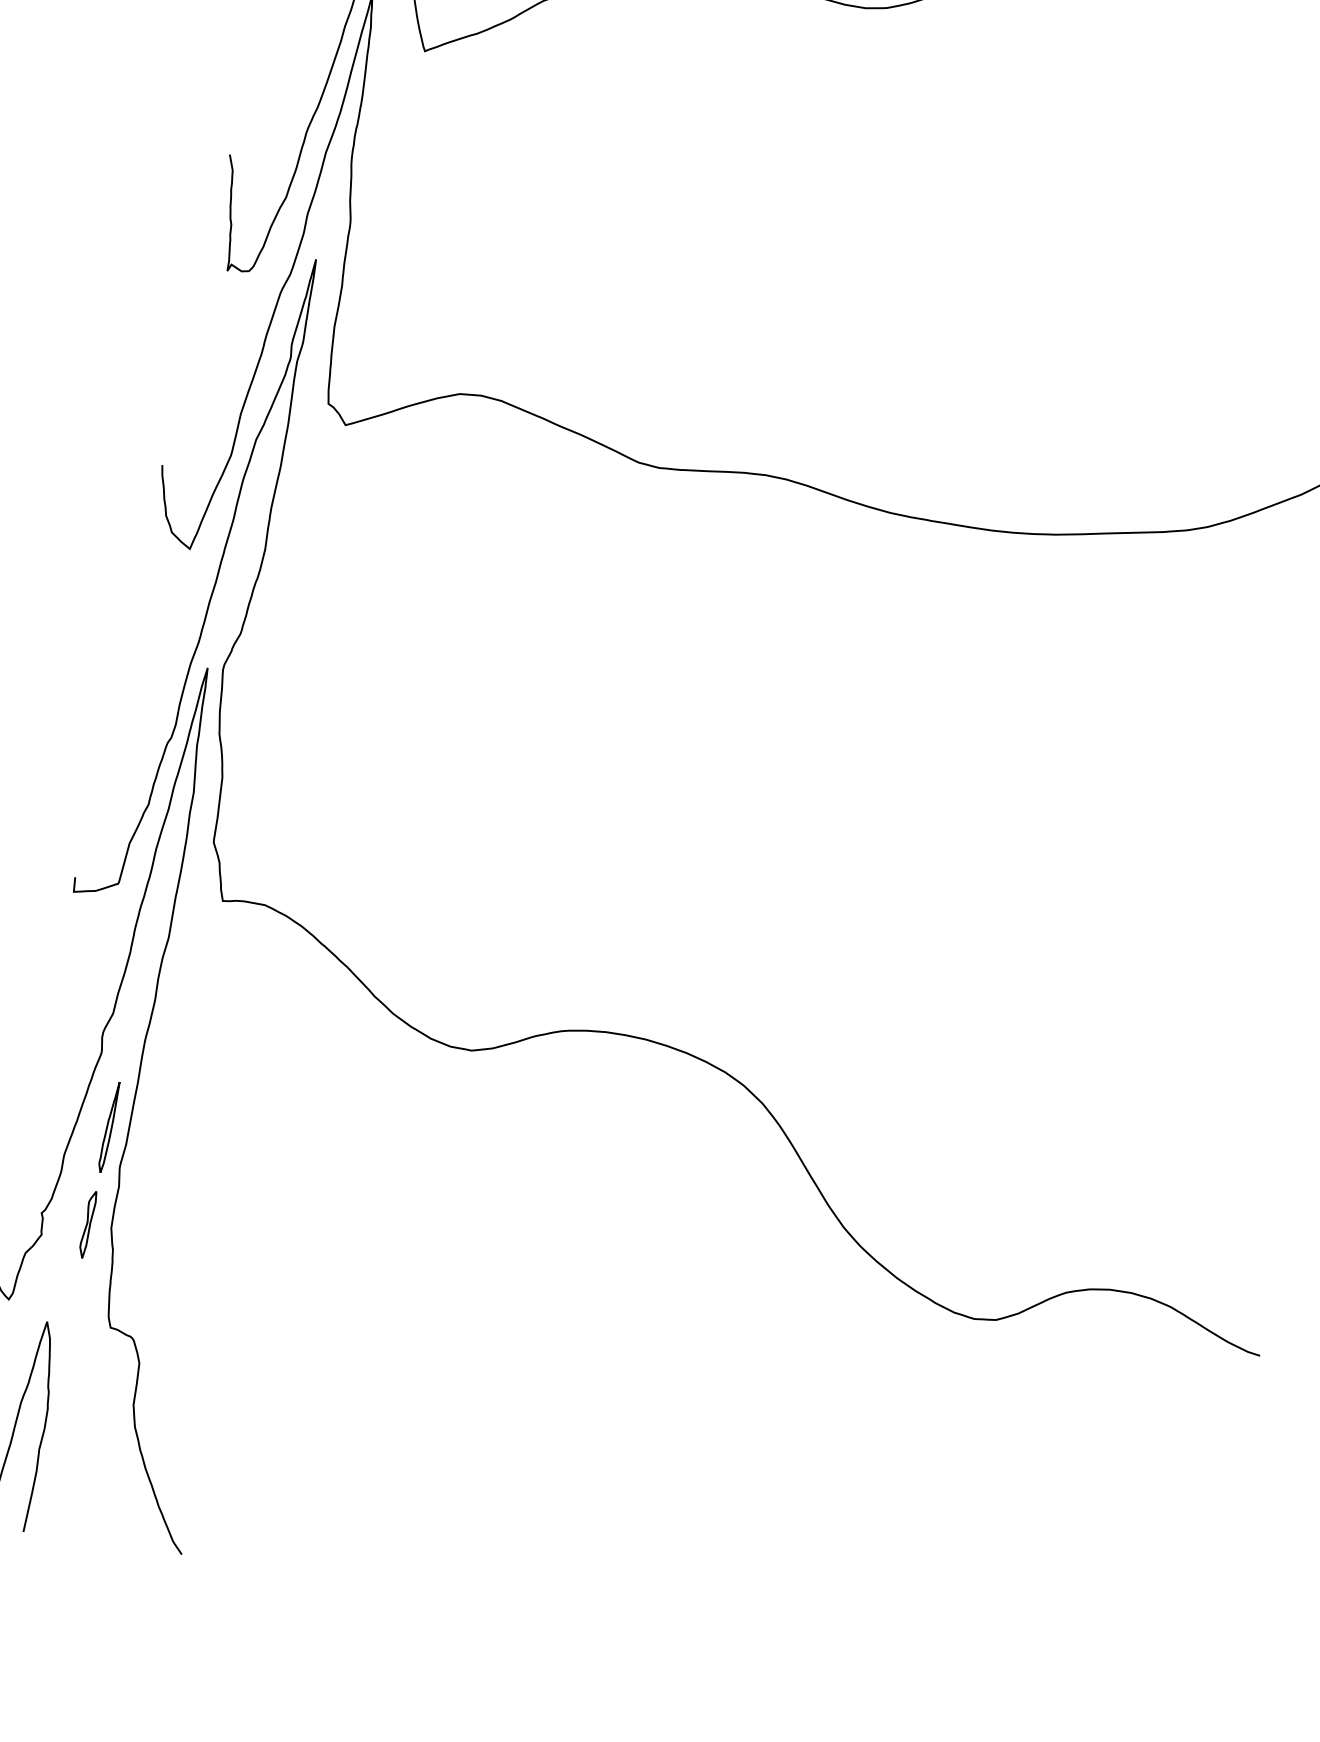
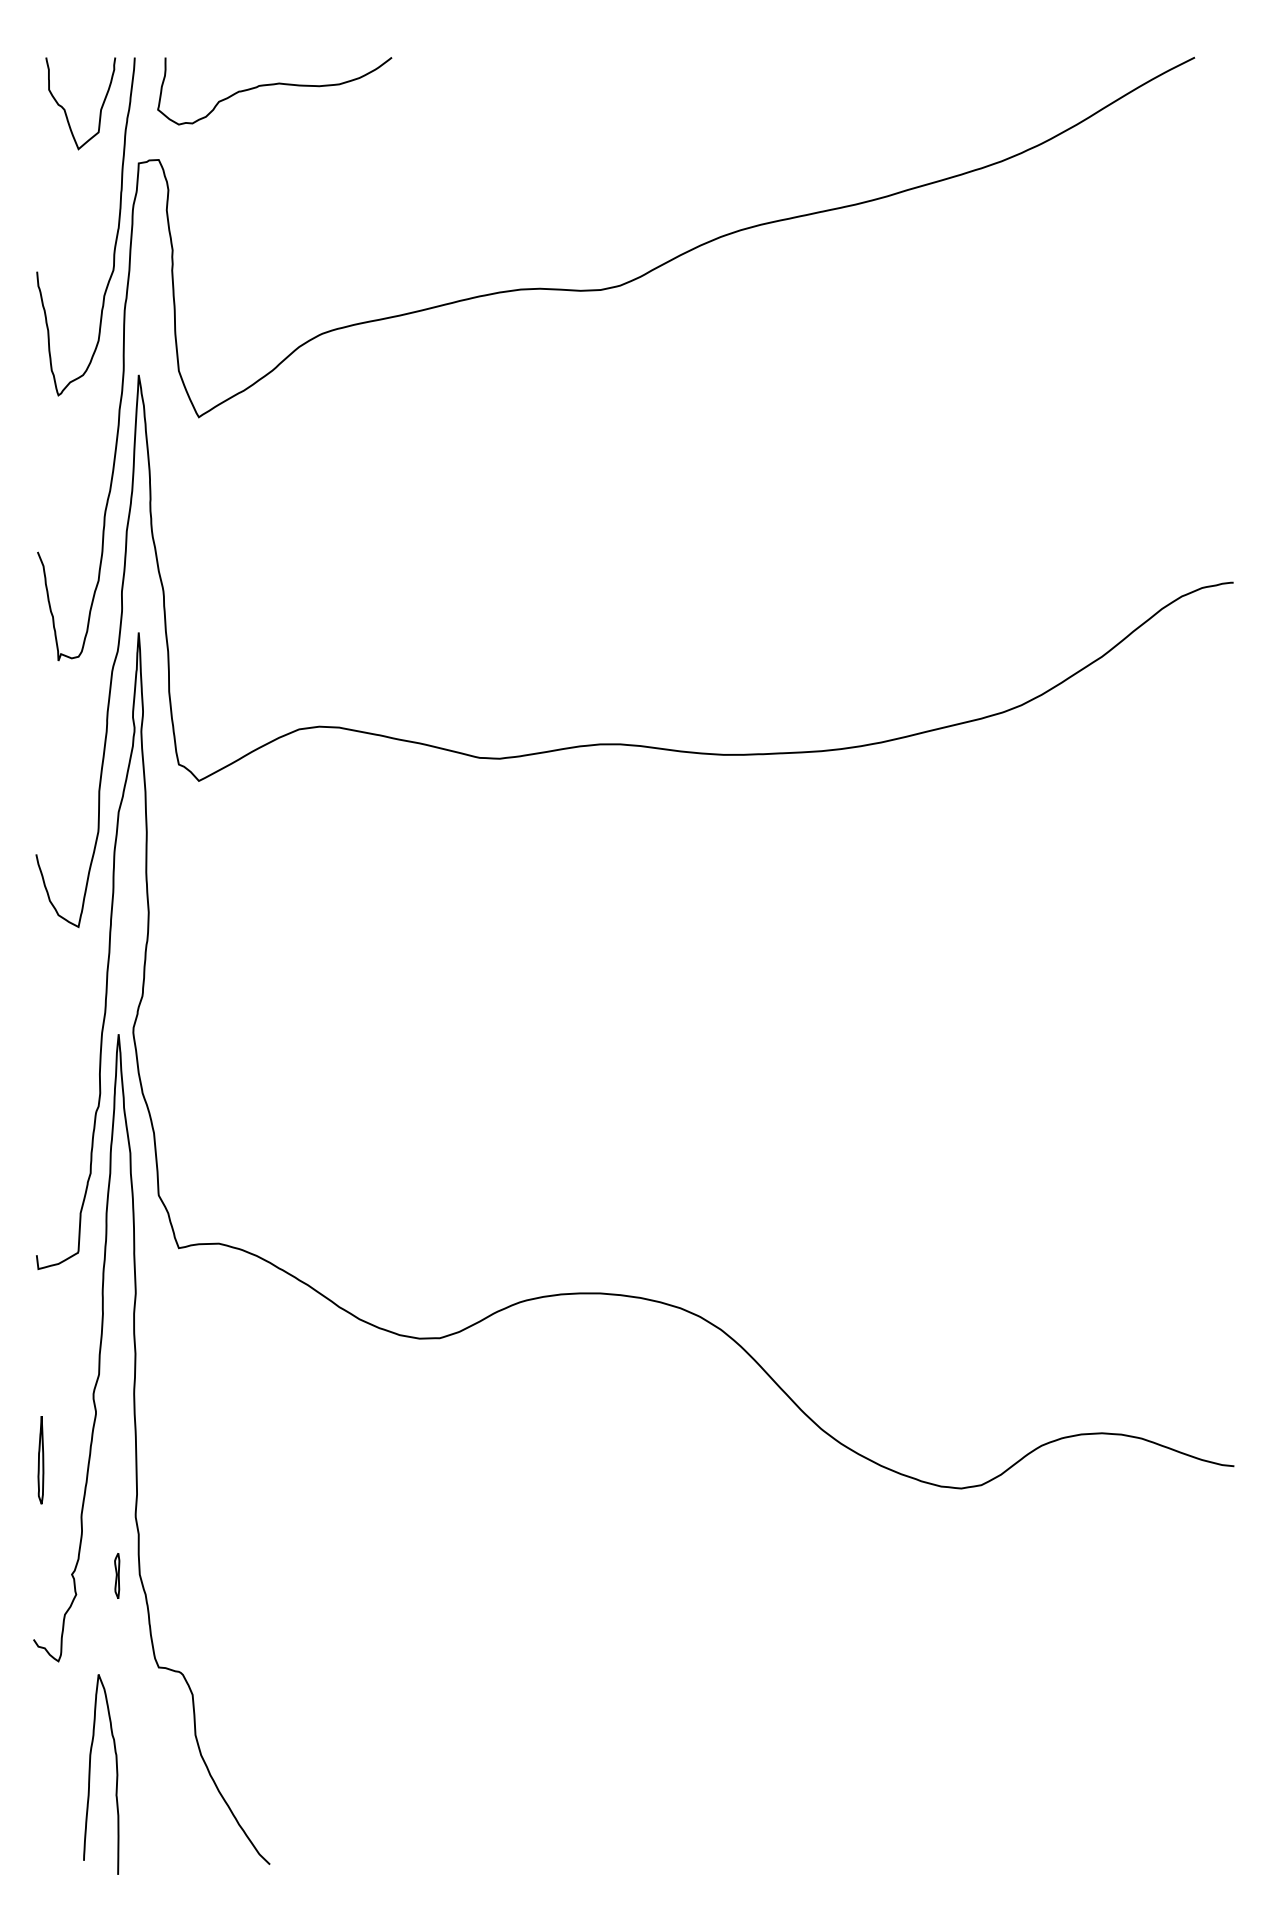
part: (108, 1127) -> (40, 1460), moved
part: (88, 1224) -> (117, 1575), size x0.7

